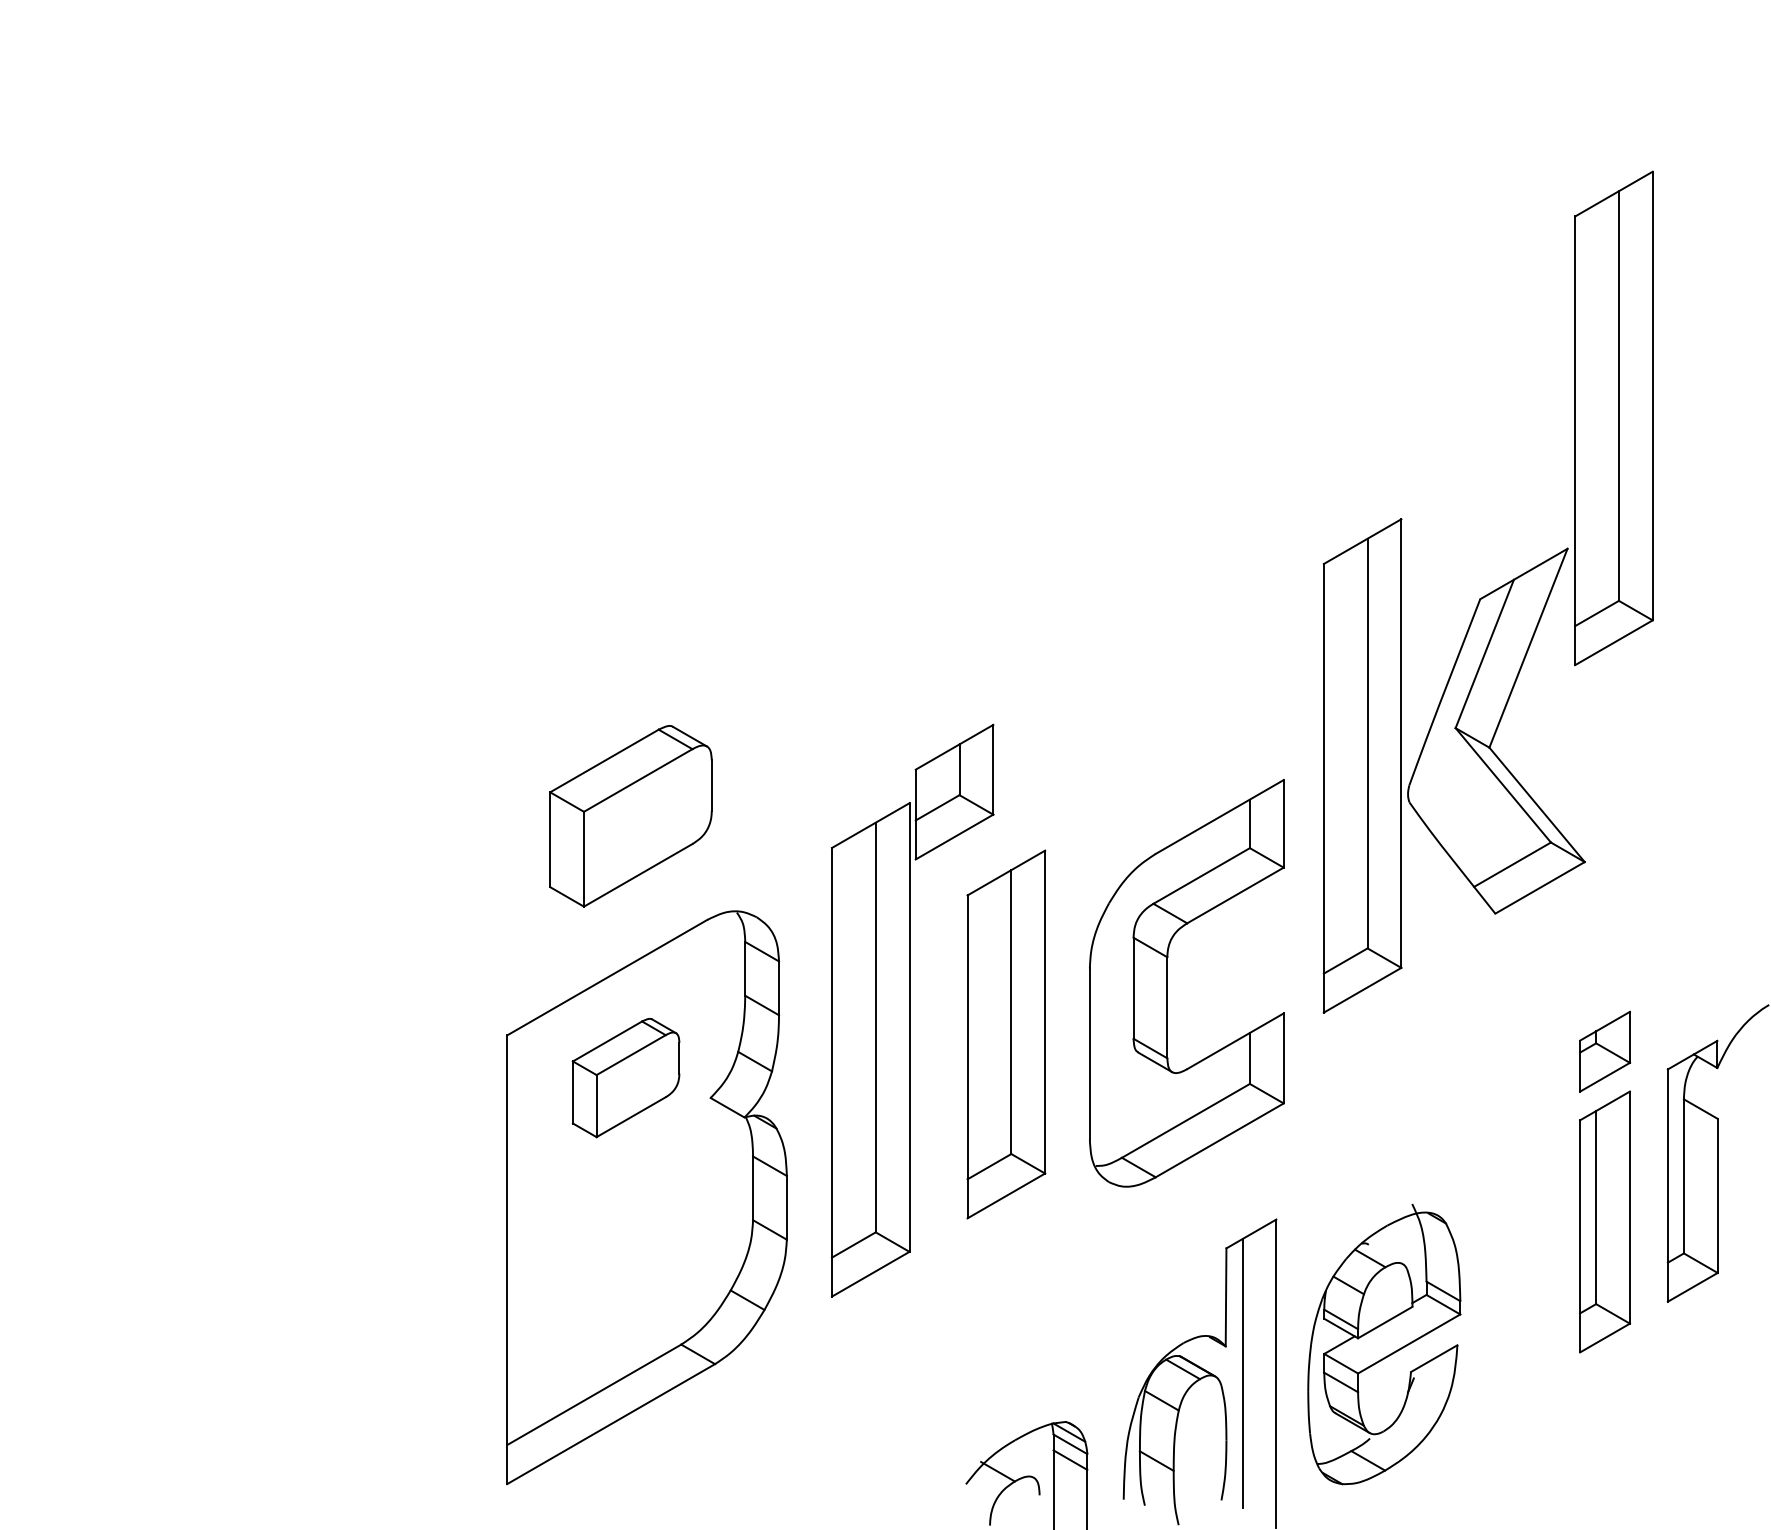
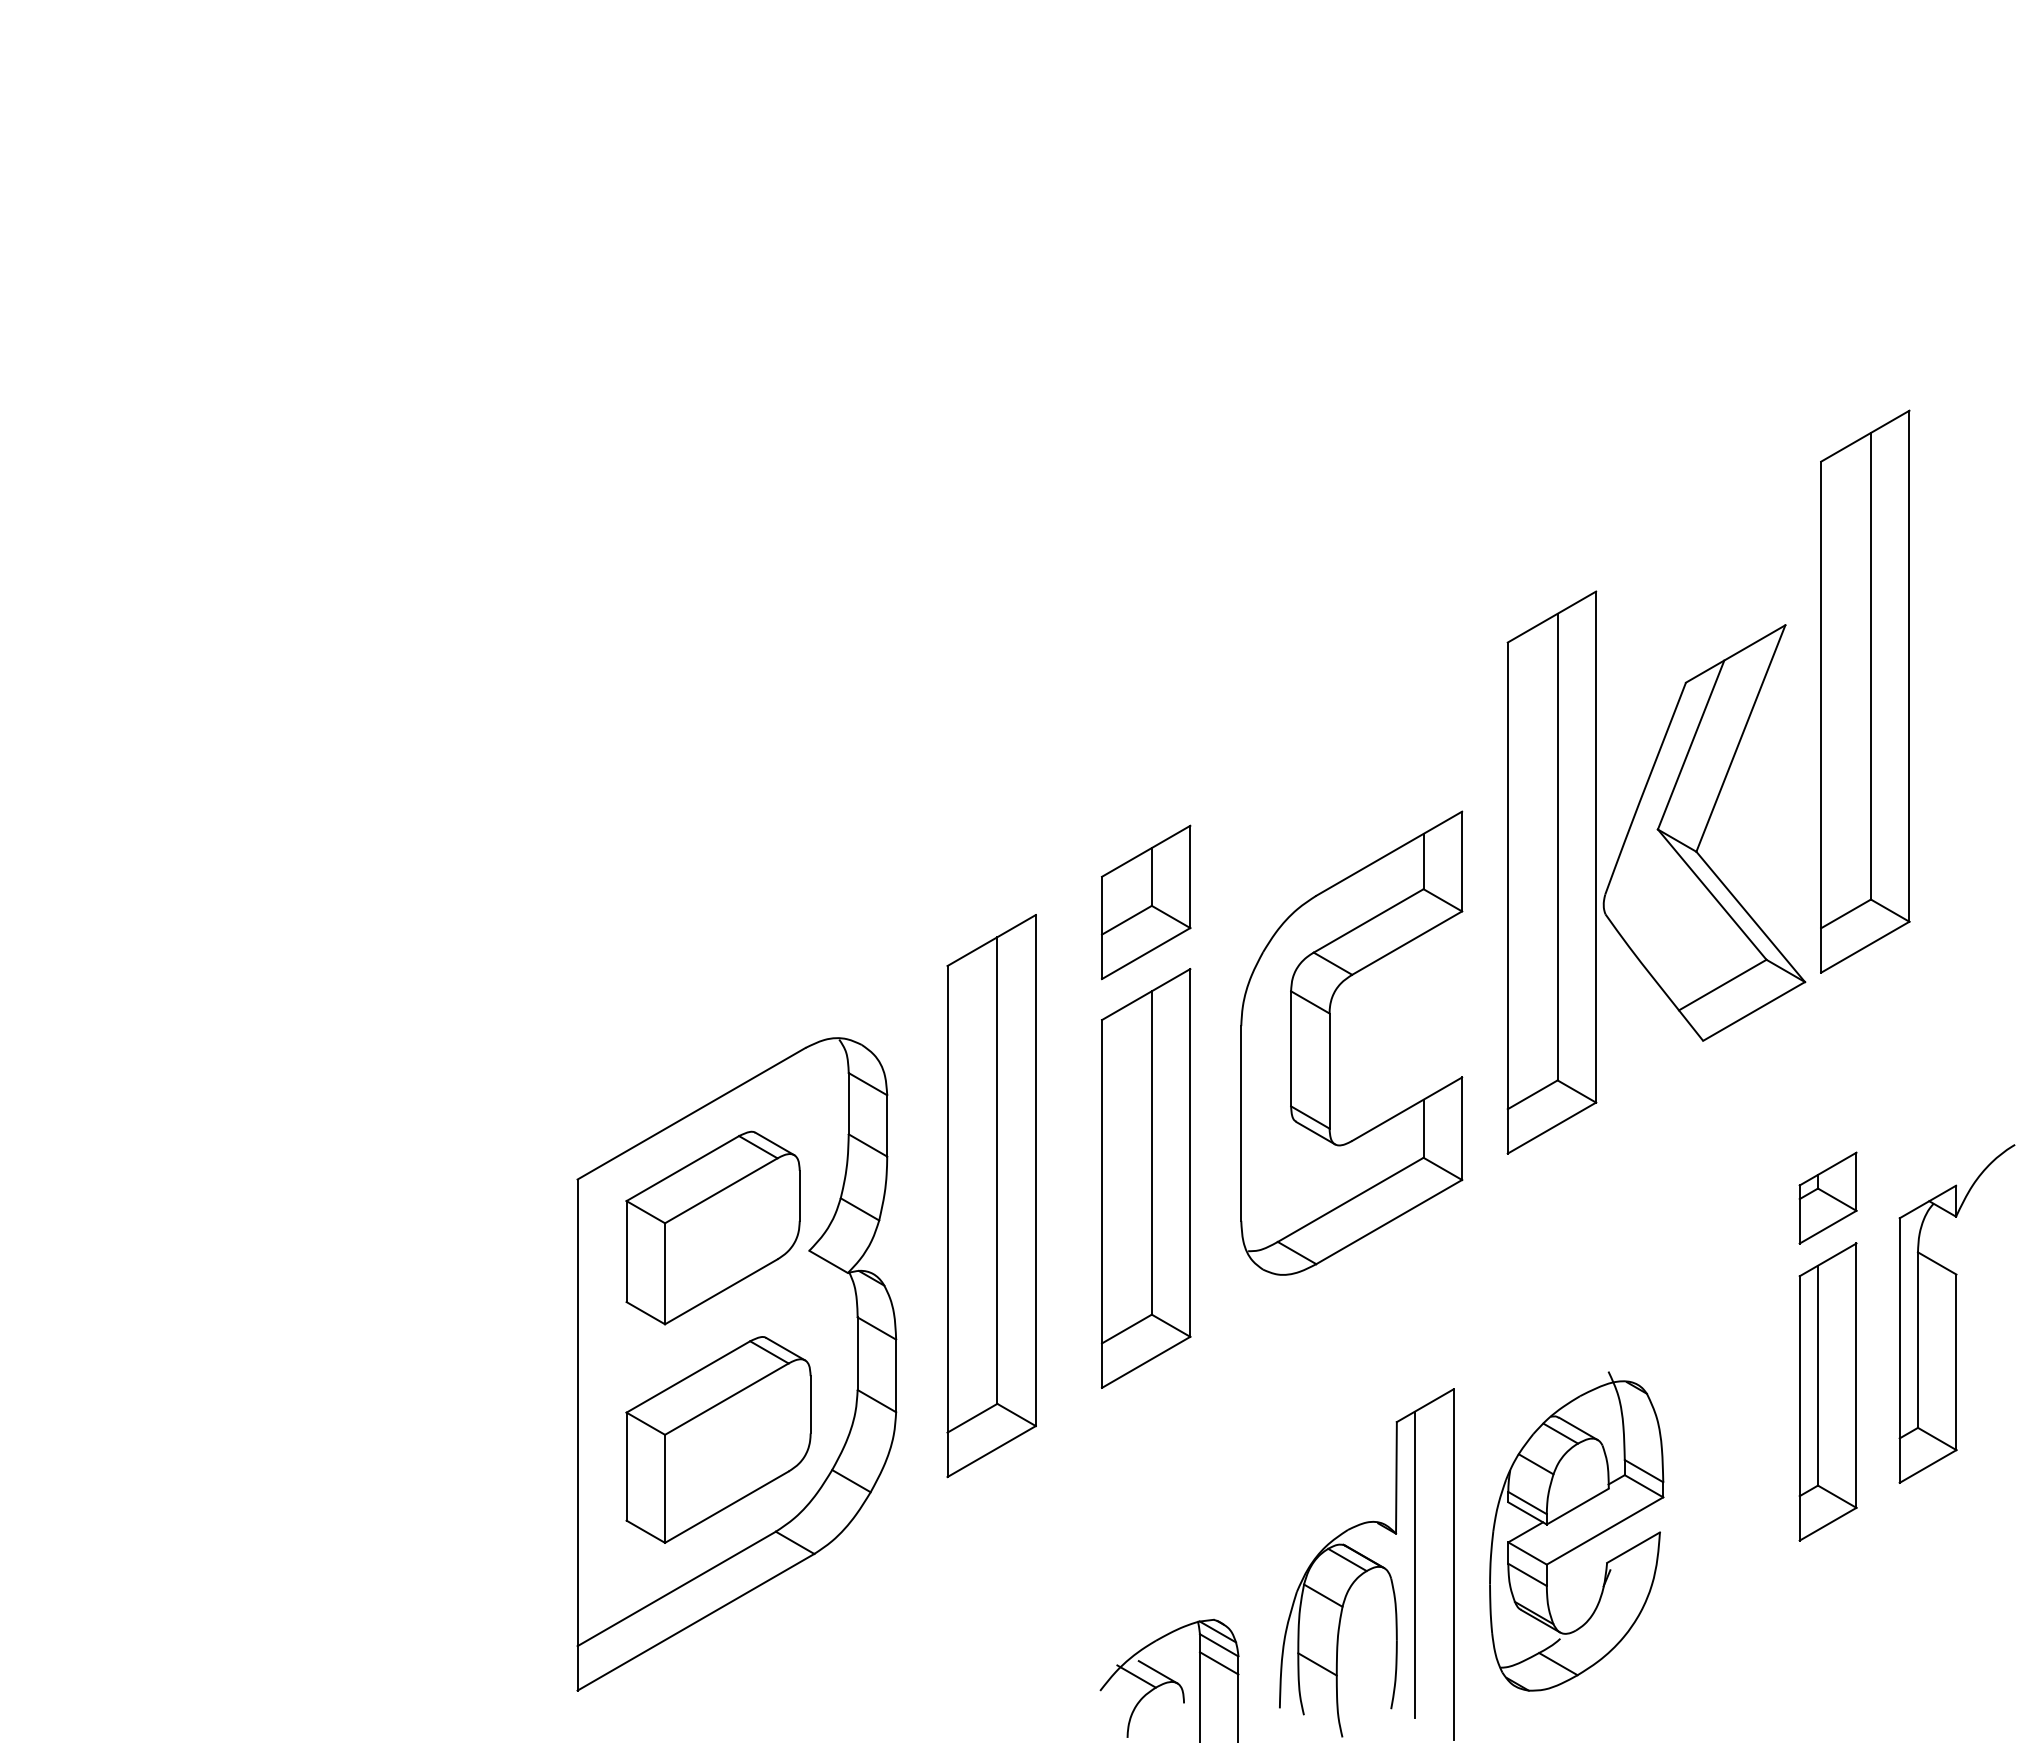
part: (1614, 418) -> (1865, 691), moved
part: (954, 792) -> (1146, 902), moved
part: (630, 815) -> (718, 1439), moved
part: (1168, 982) -> (1330, 1042), moved
part: (625, 1077) -> (712, 1227), size x1.43
line: (1385, 1253) -> (1578, 1428), added
line: (1016, 1468) -> (1157, 1672), added

